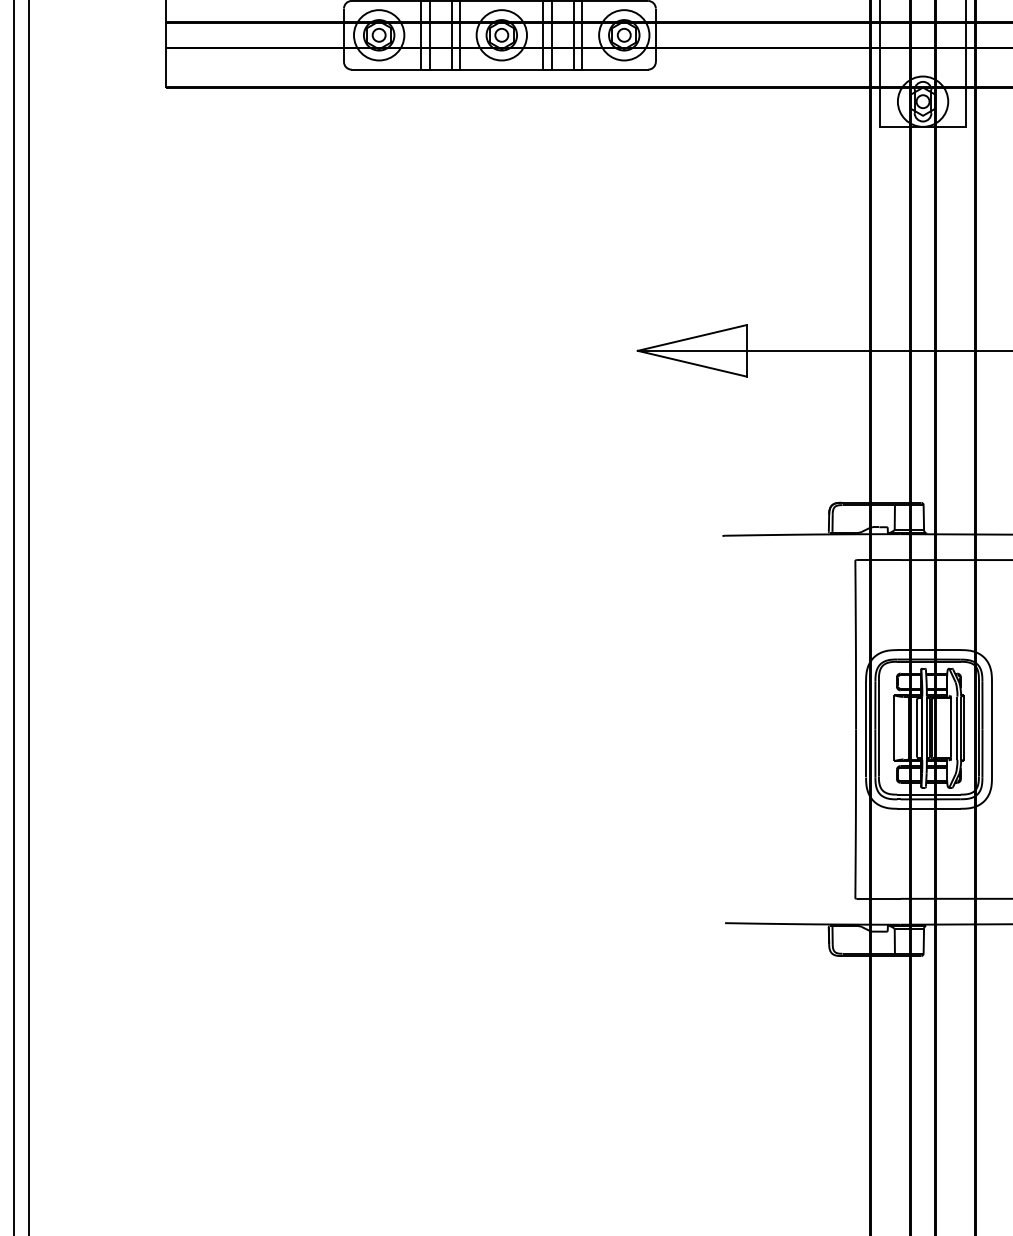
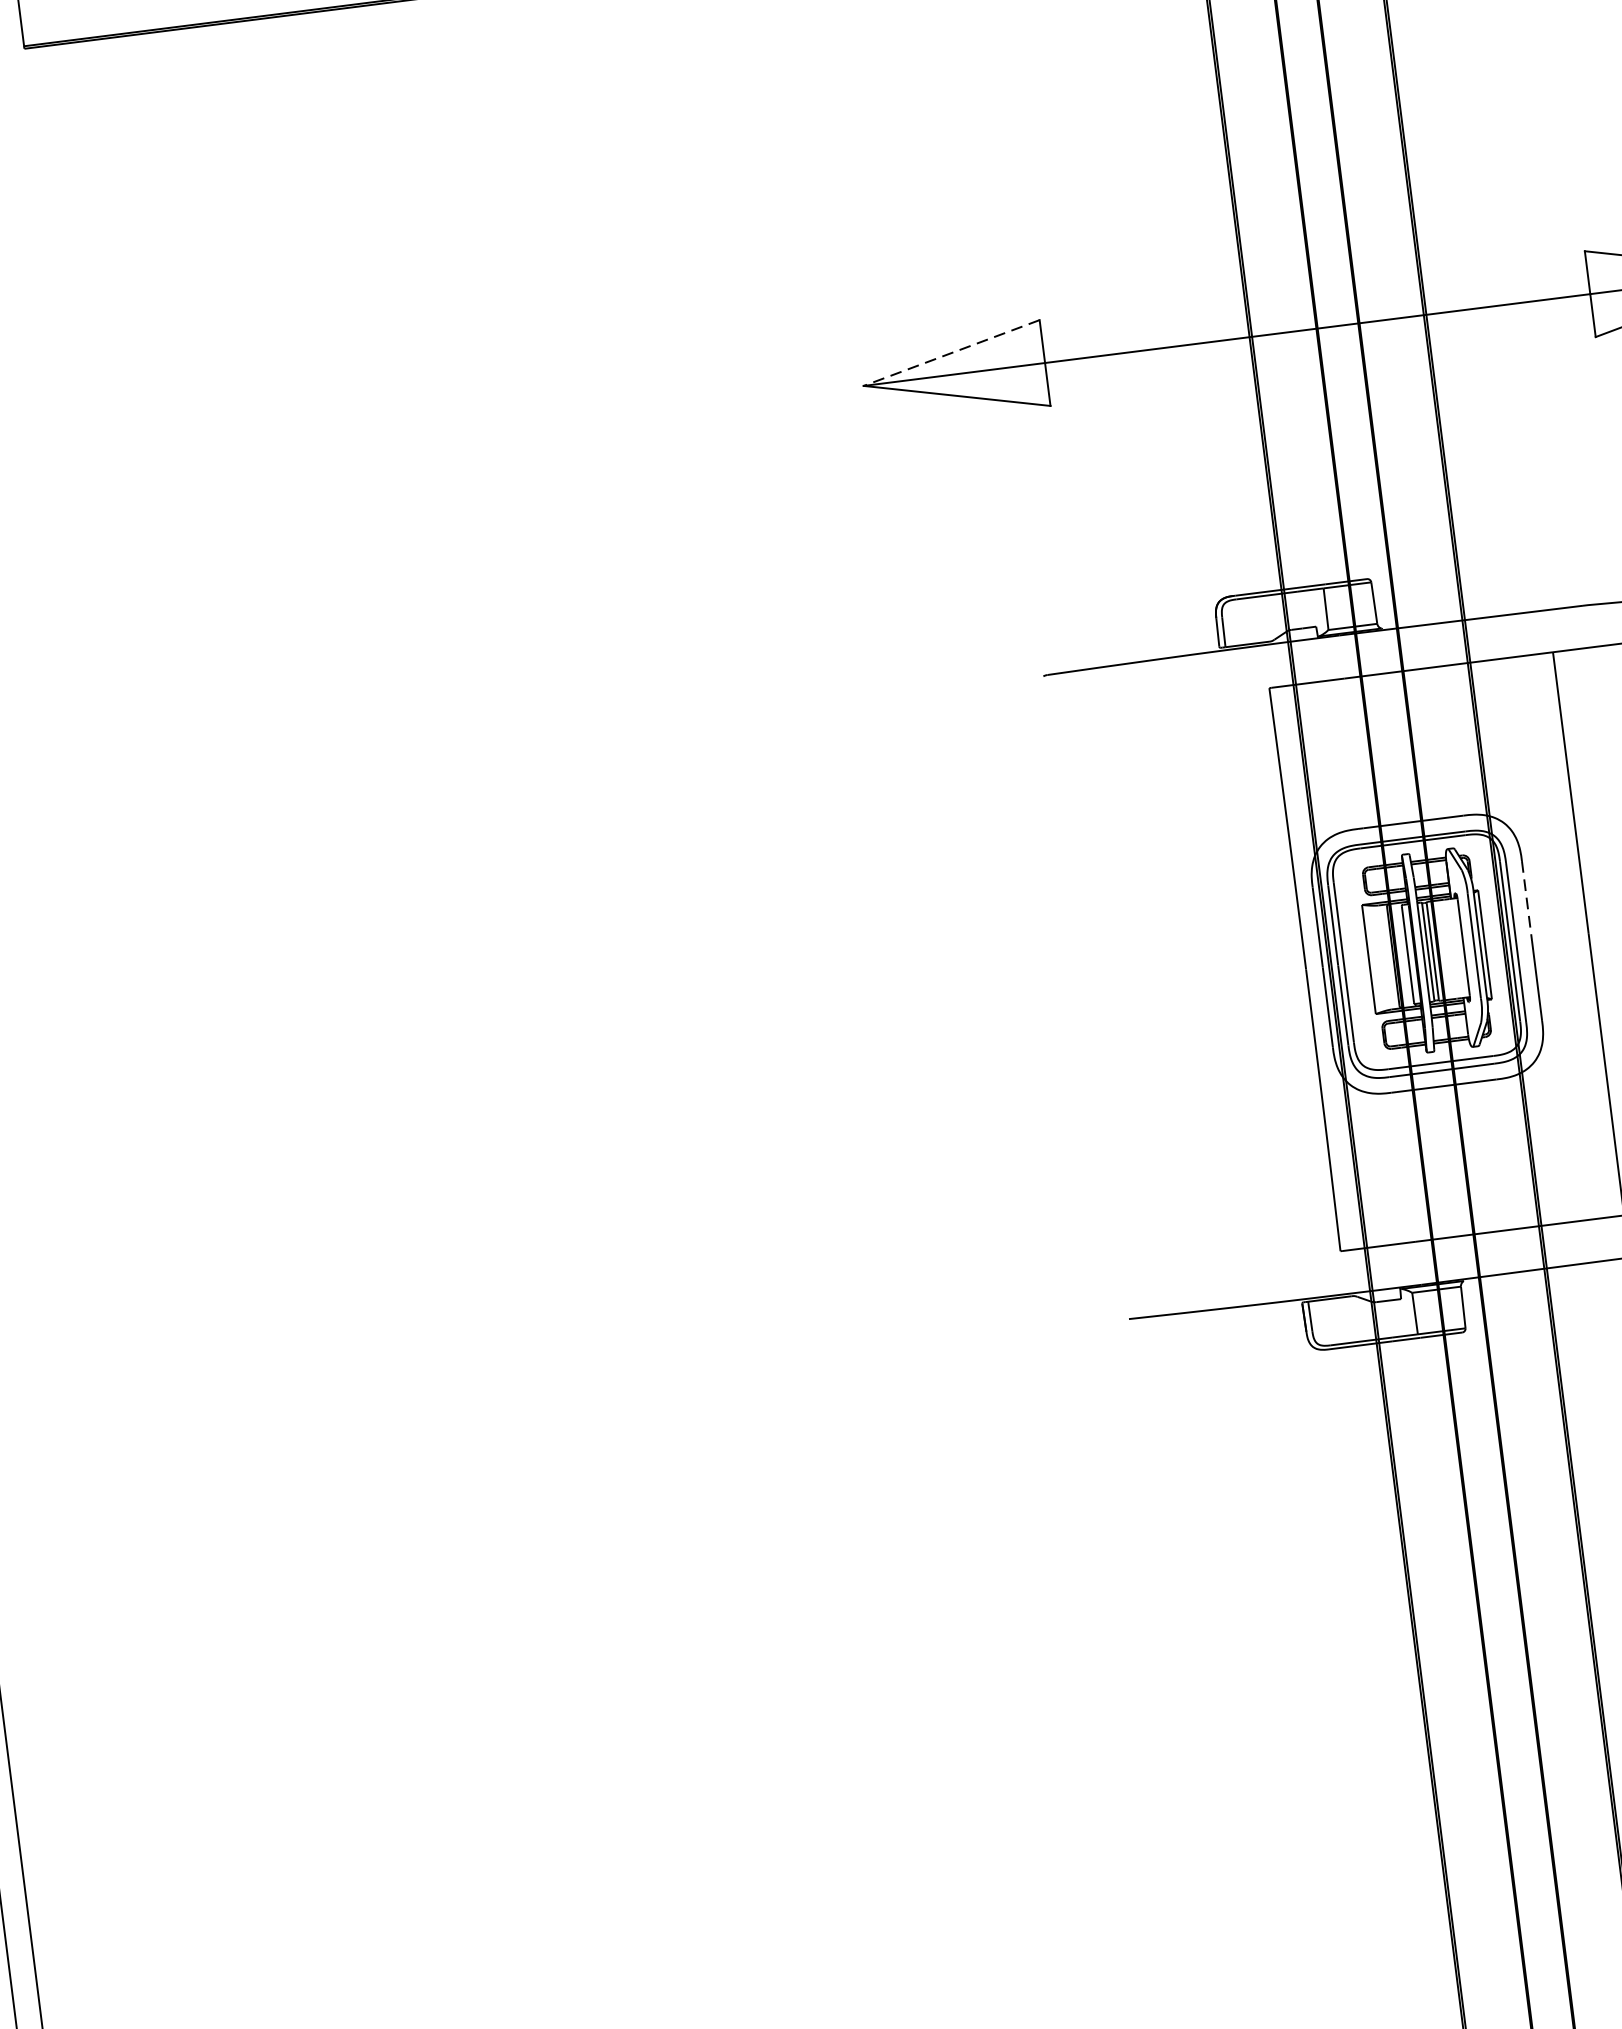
line: (691, 338) -> (950, 354), solid -> dashed
line: (991, 705) -> (1526, 901), solid -> dashed

